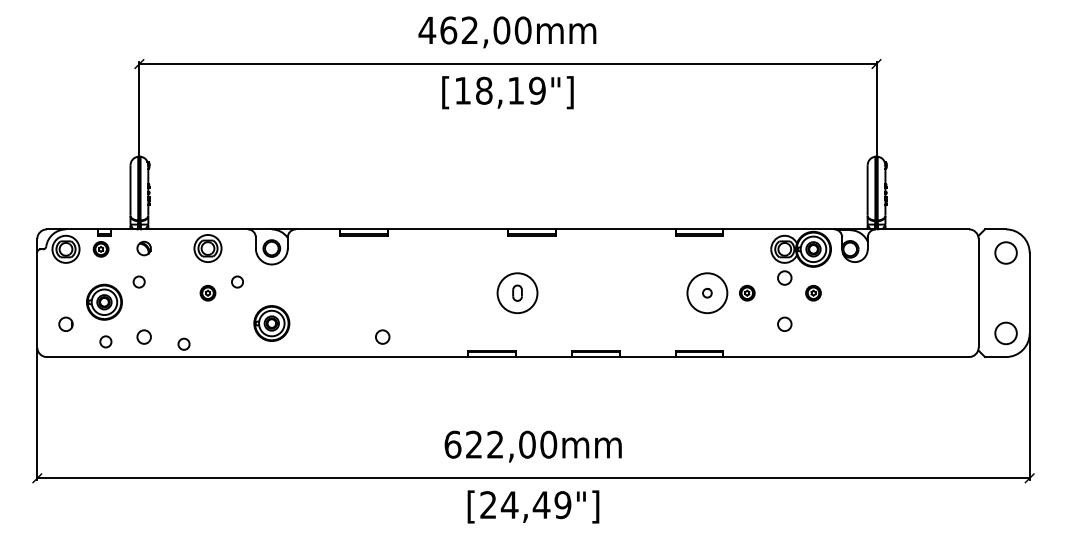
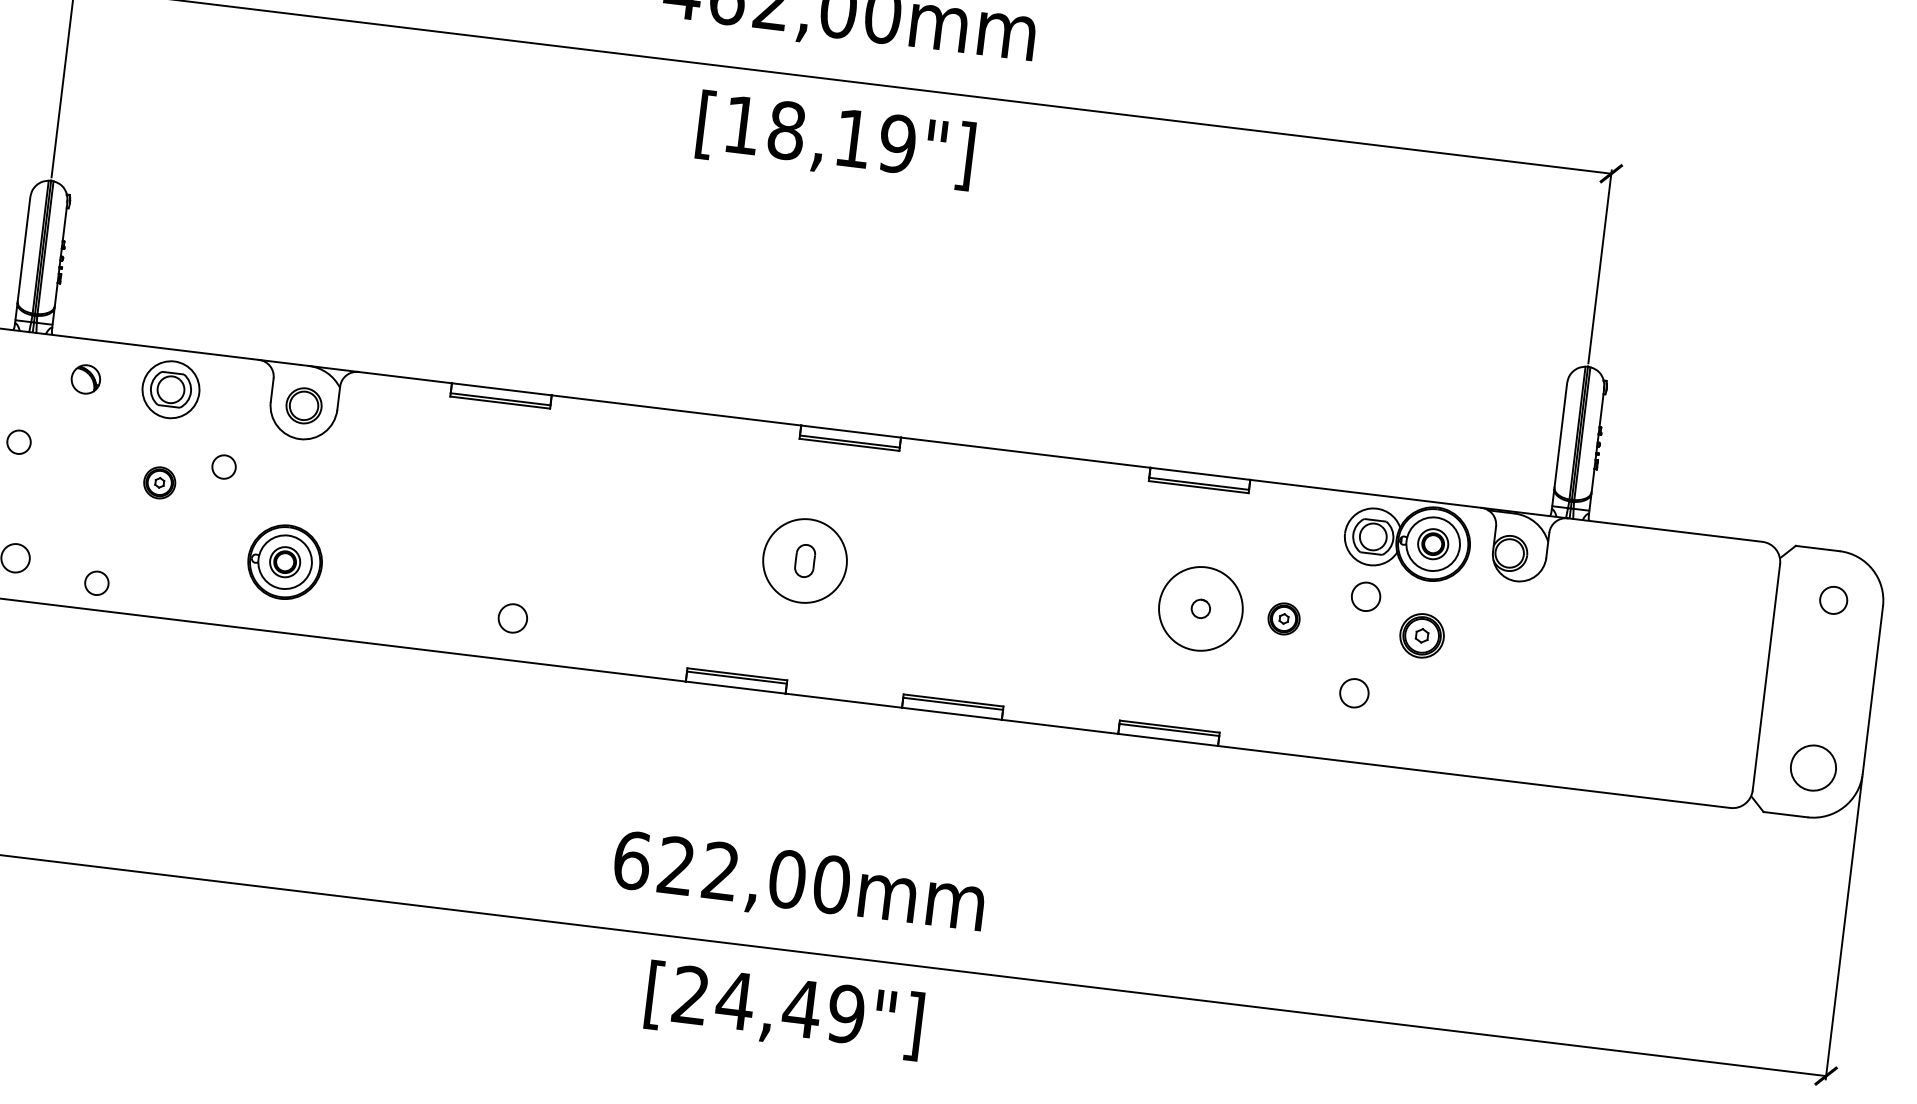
part: (143, 248) -> (84, 379), moved
circle: (1005, 252) -> (1832, 599), size x0.6
part: (813, 292) -> (1422, 634), size x1.4

